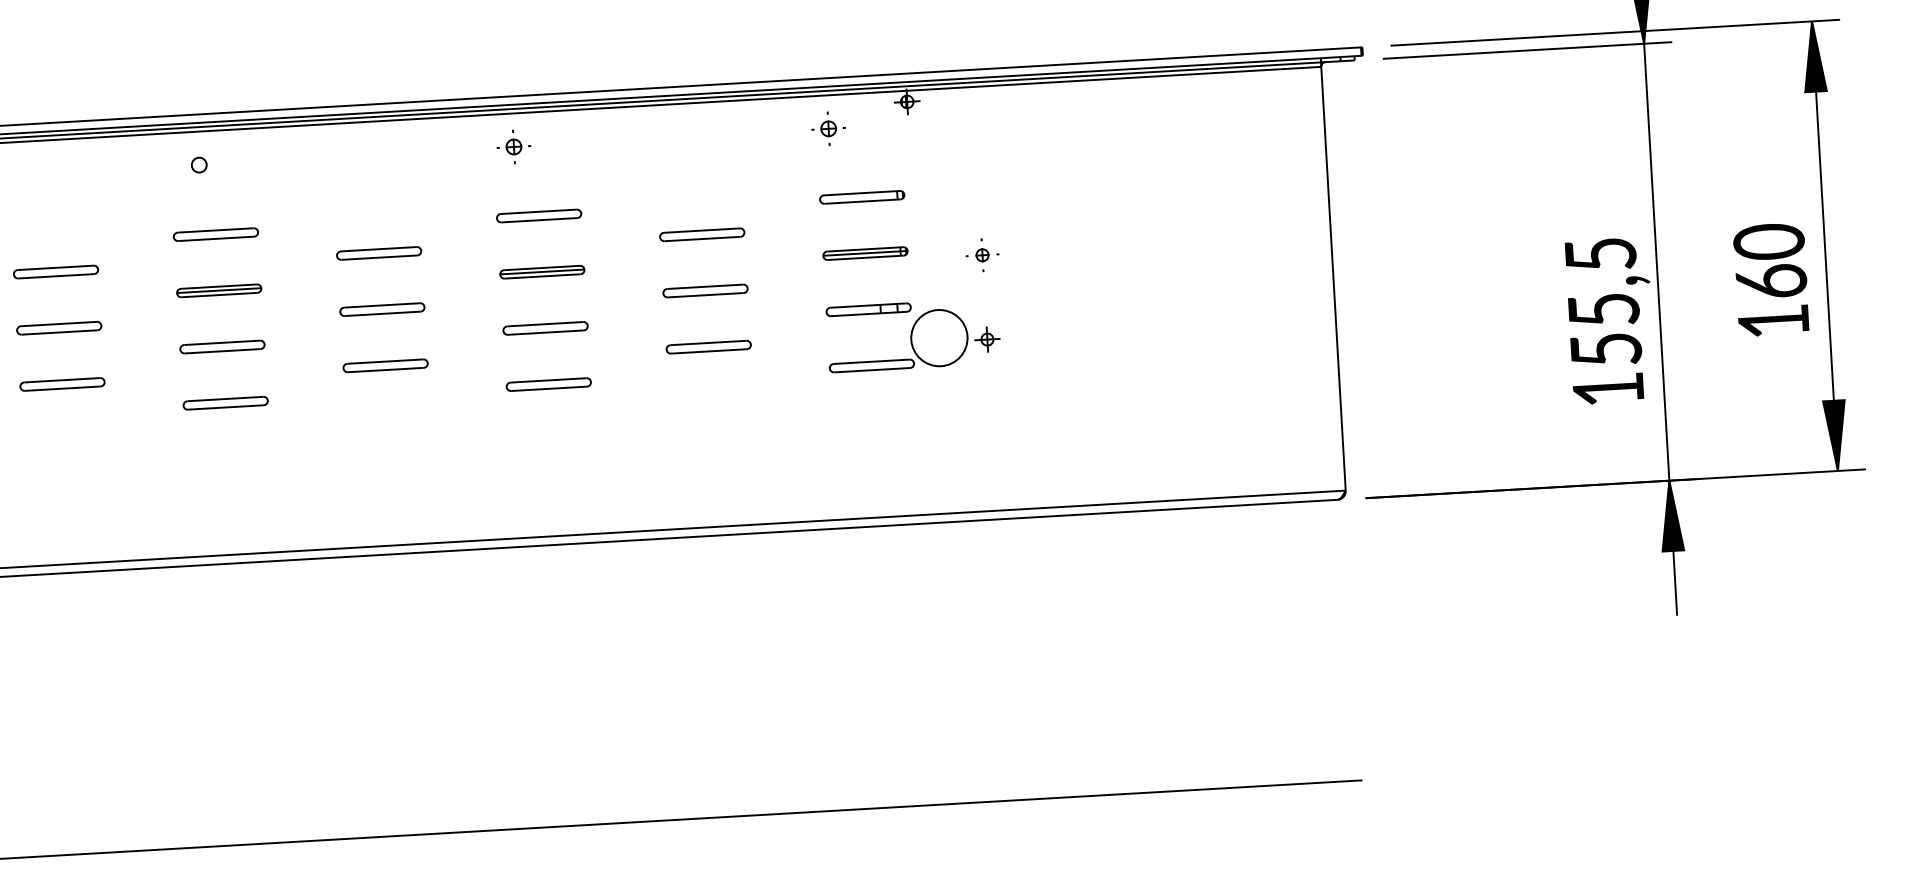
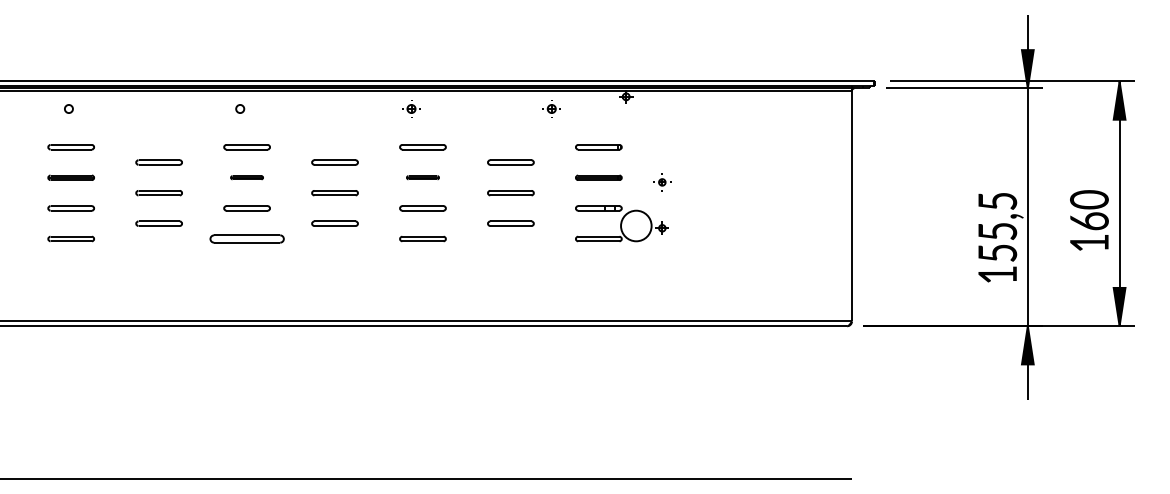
part: (828, 127) -> (551, 108), moved
part: (541, 271) -> (422, 177), size x0.7
part: (218, 290) -> (246, 177), size x0.7
part: (224, 402) -> (246, 238), size x1.6

